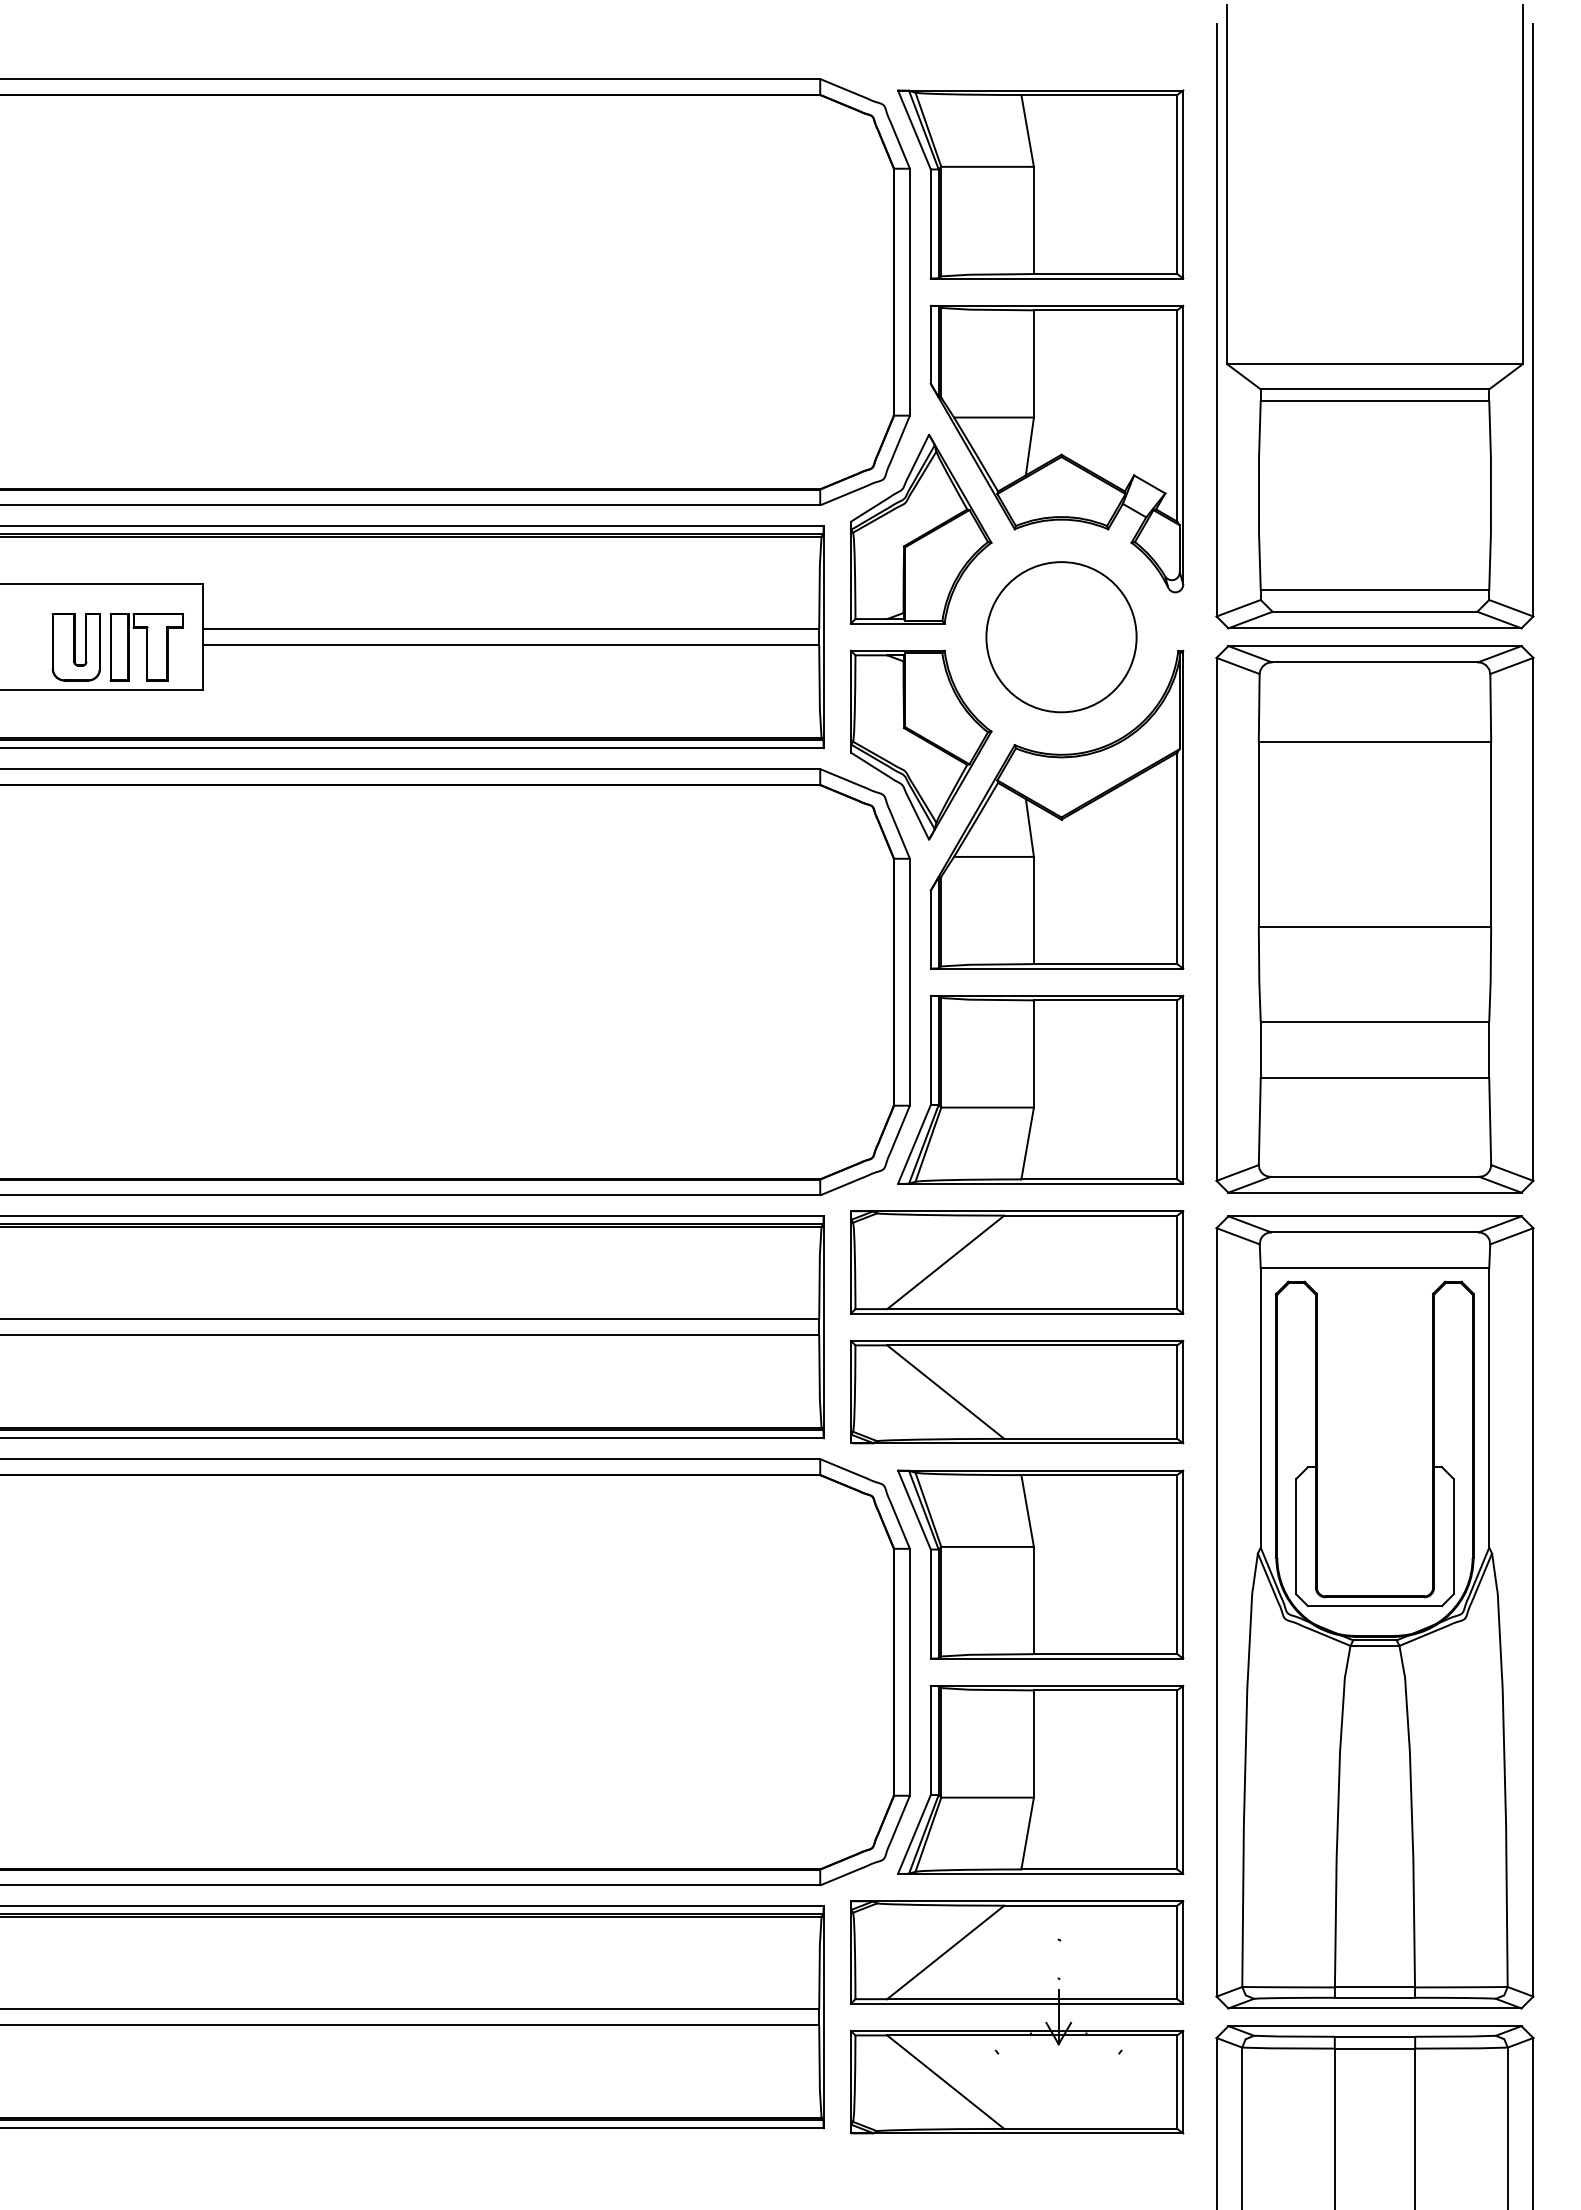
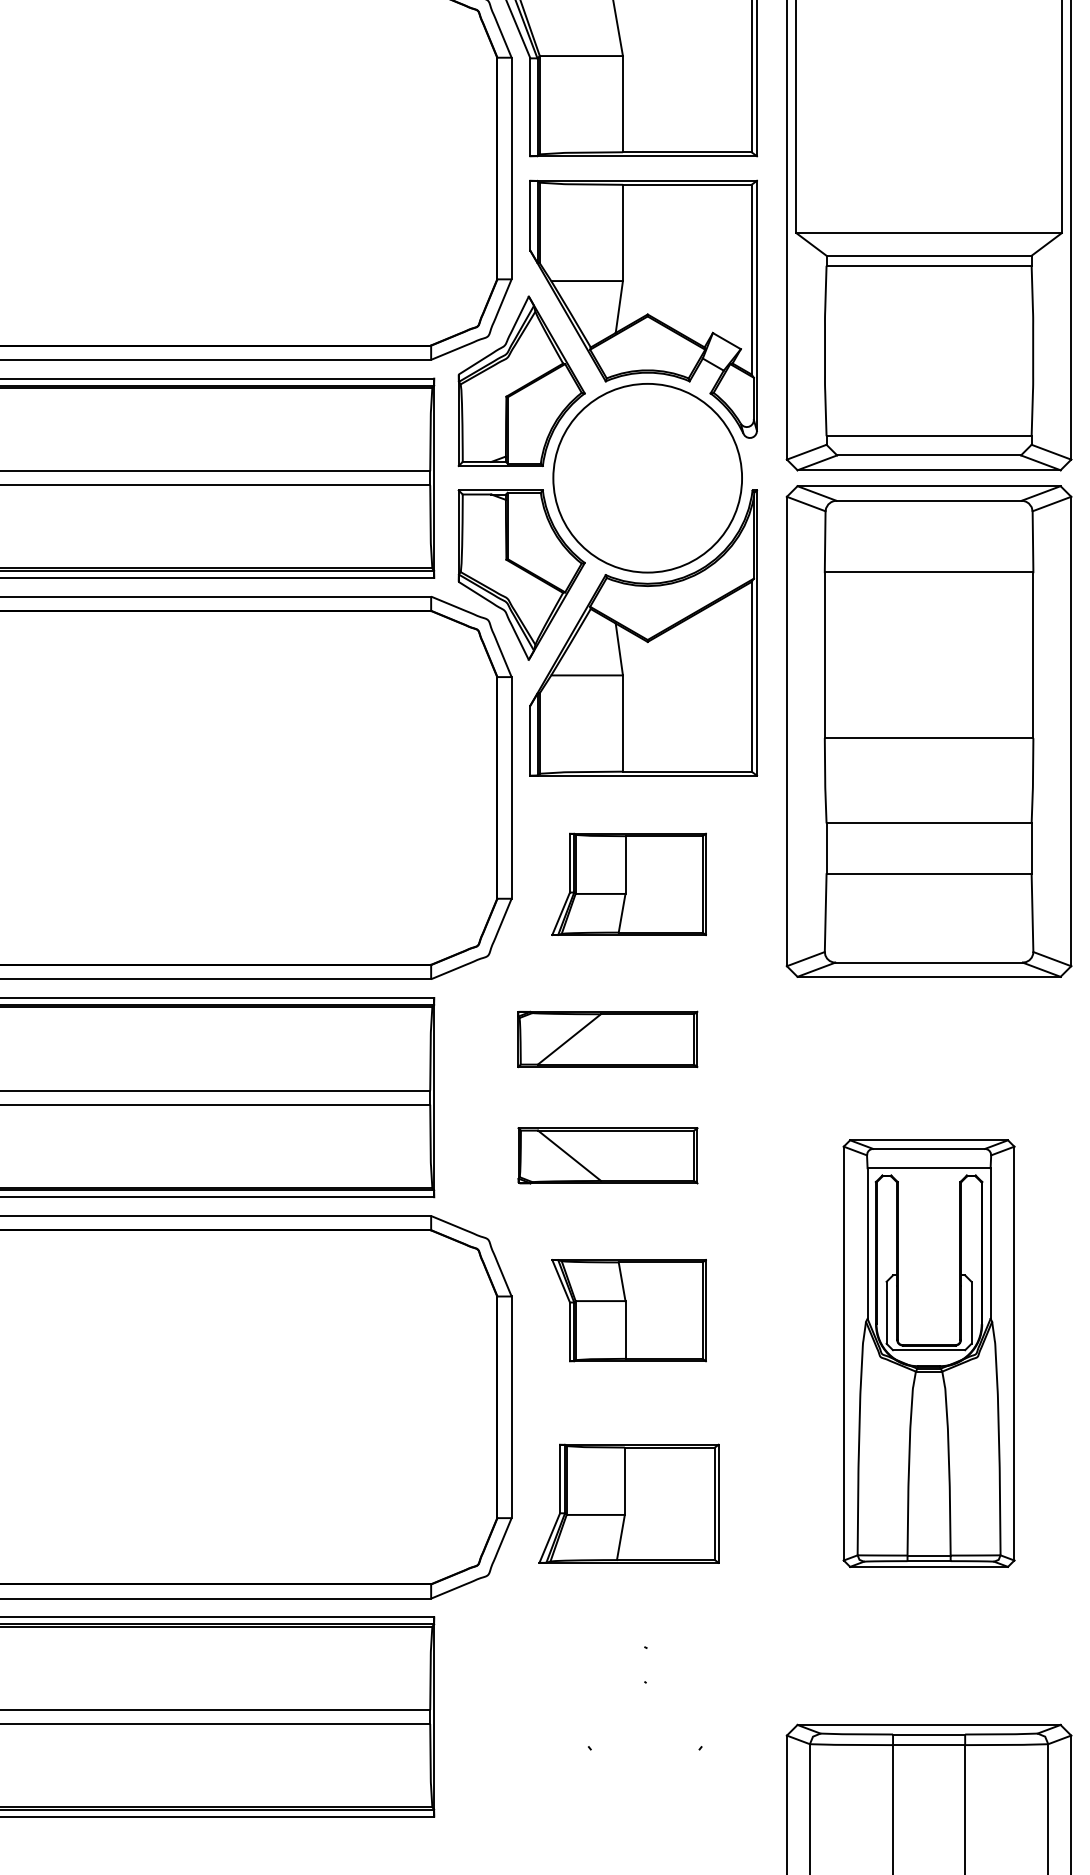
circle: (1061, 637) -> (647, 478), size x1.4
part: (1040, 1089) -> (628, 884), size x0.6
part: (1016, 1262) -> (607, 1039), size x0.6
part: (1017, 1391) -> (608, 1155), size x0.6
part: (1040, 1564) -> (628, 1310), size x0.6
part: (1374, 1612) -> (928, 1353), size x0.6
part: (1040, 1779) -> (628, 1503), size x0.7
part: (1016, 2004) -> (607, 1705), removed

